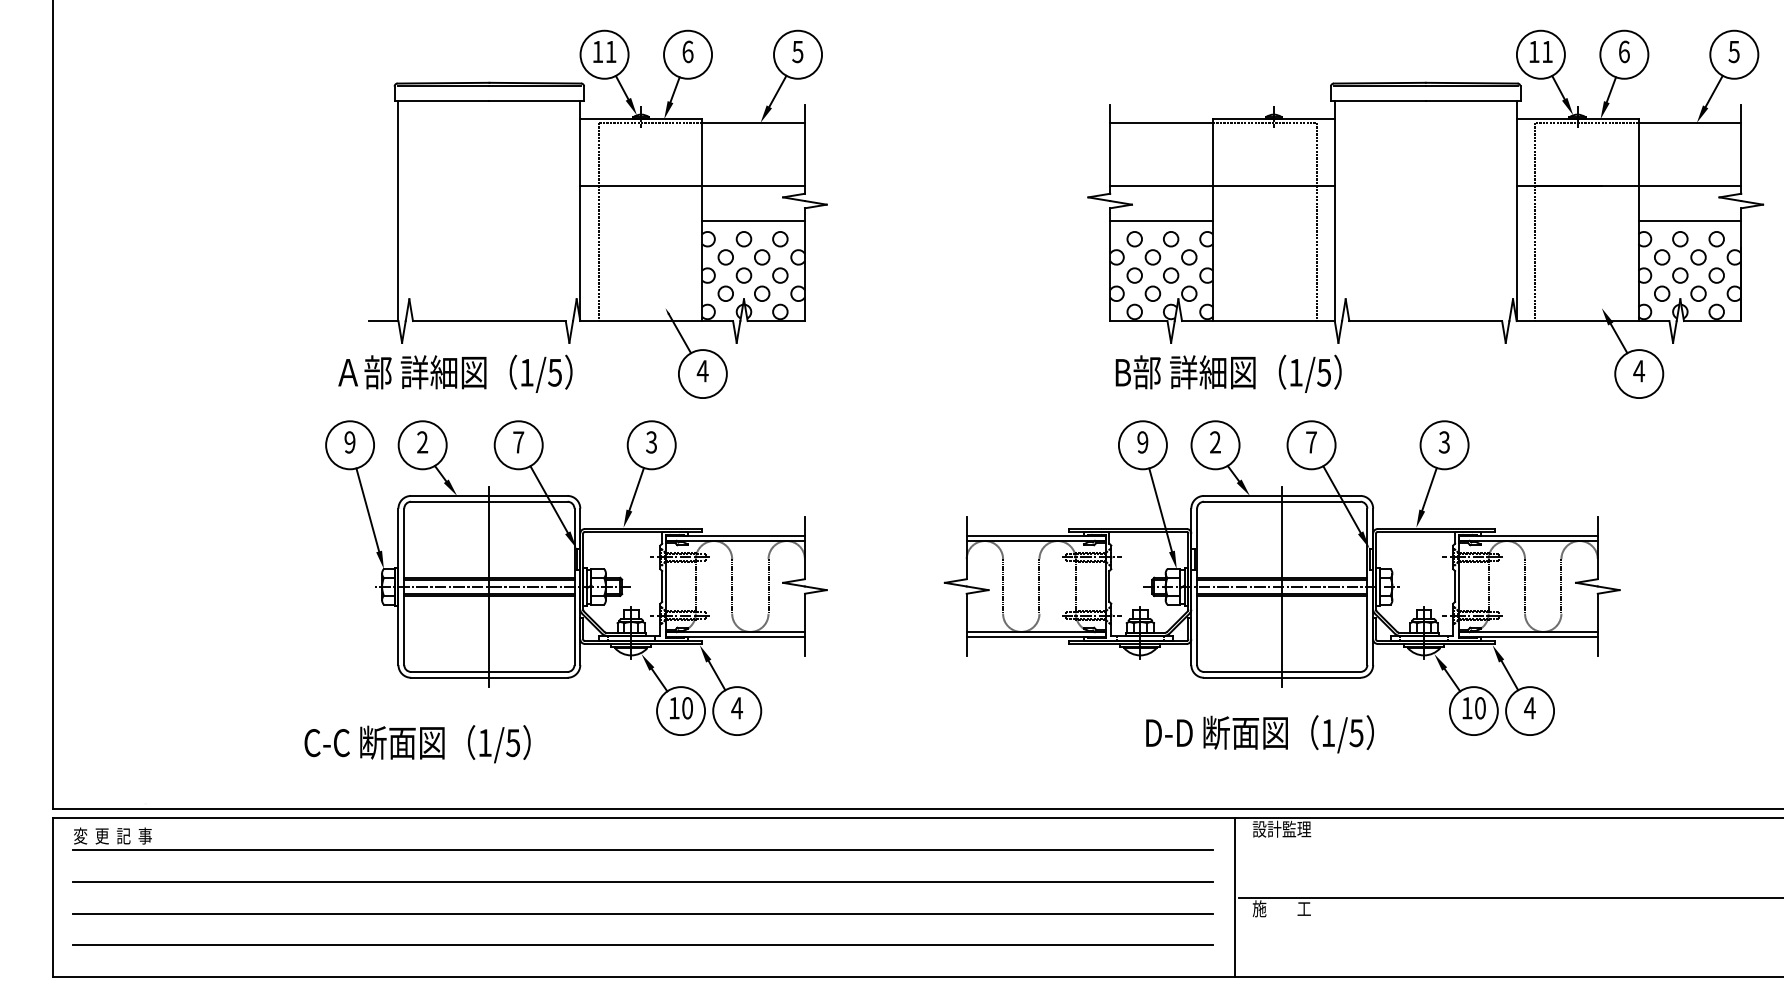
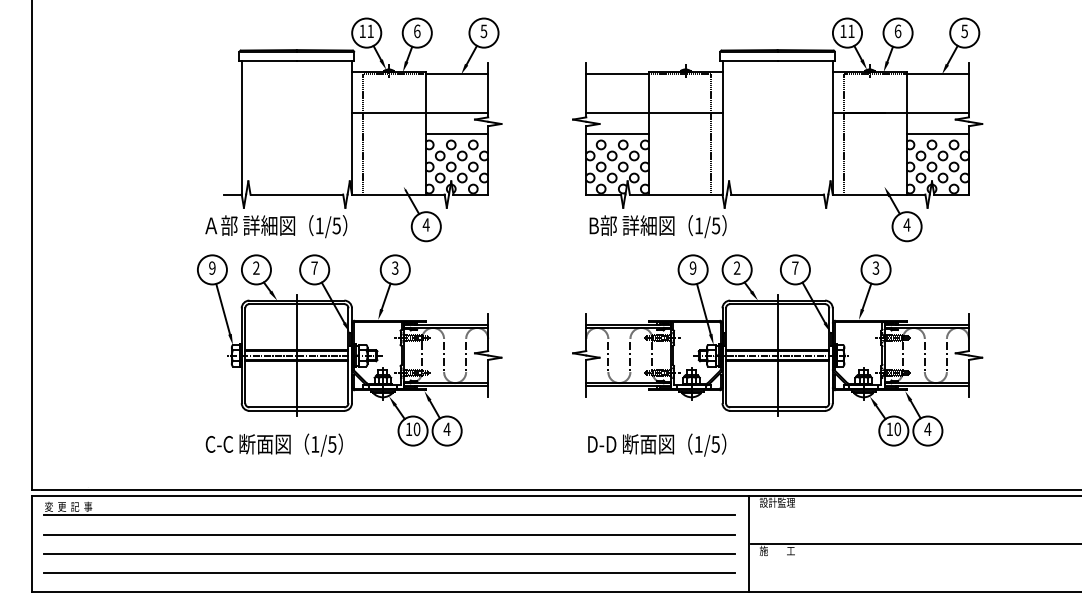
part: (1425, 213) -> (777, 129), moved
text: (1260, 733) -> (657, 444), moved
text: (416, 743) -> (273, 444), moved

